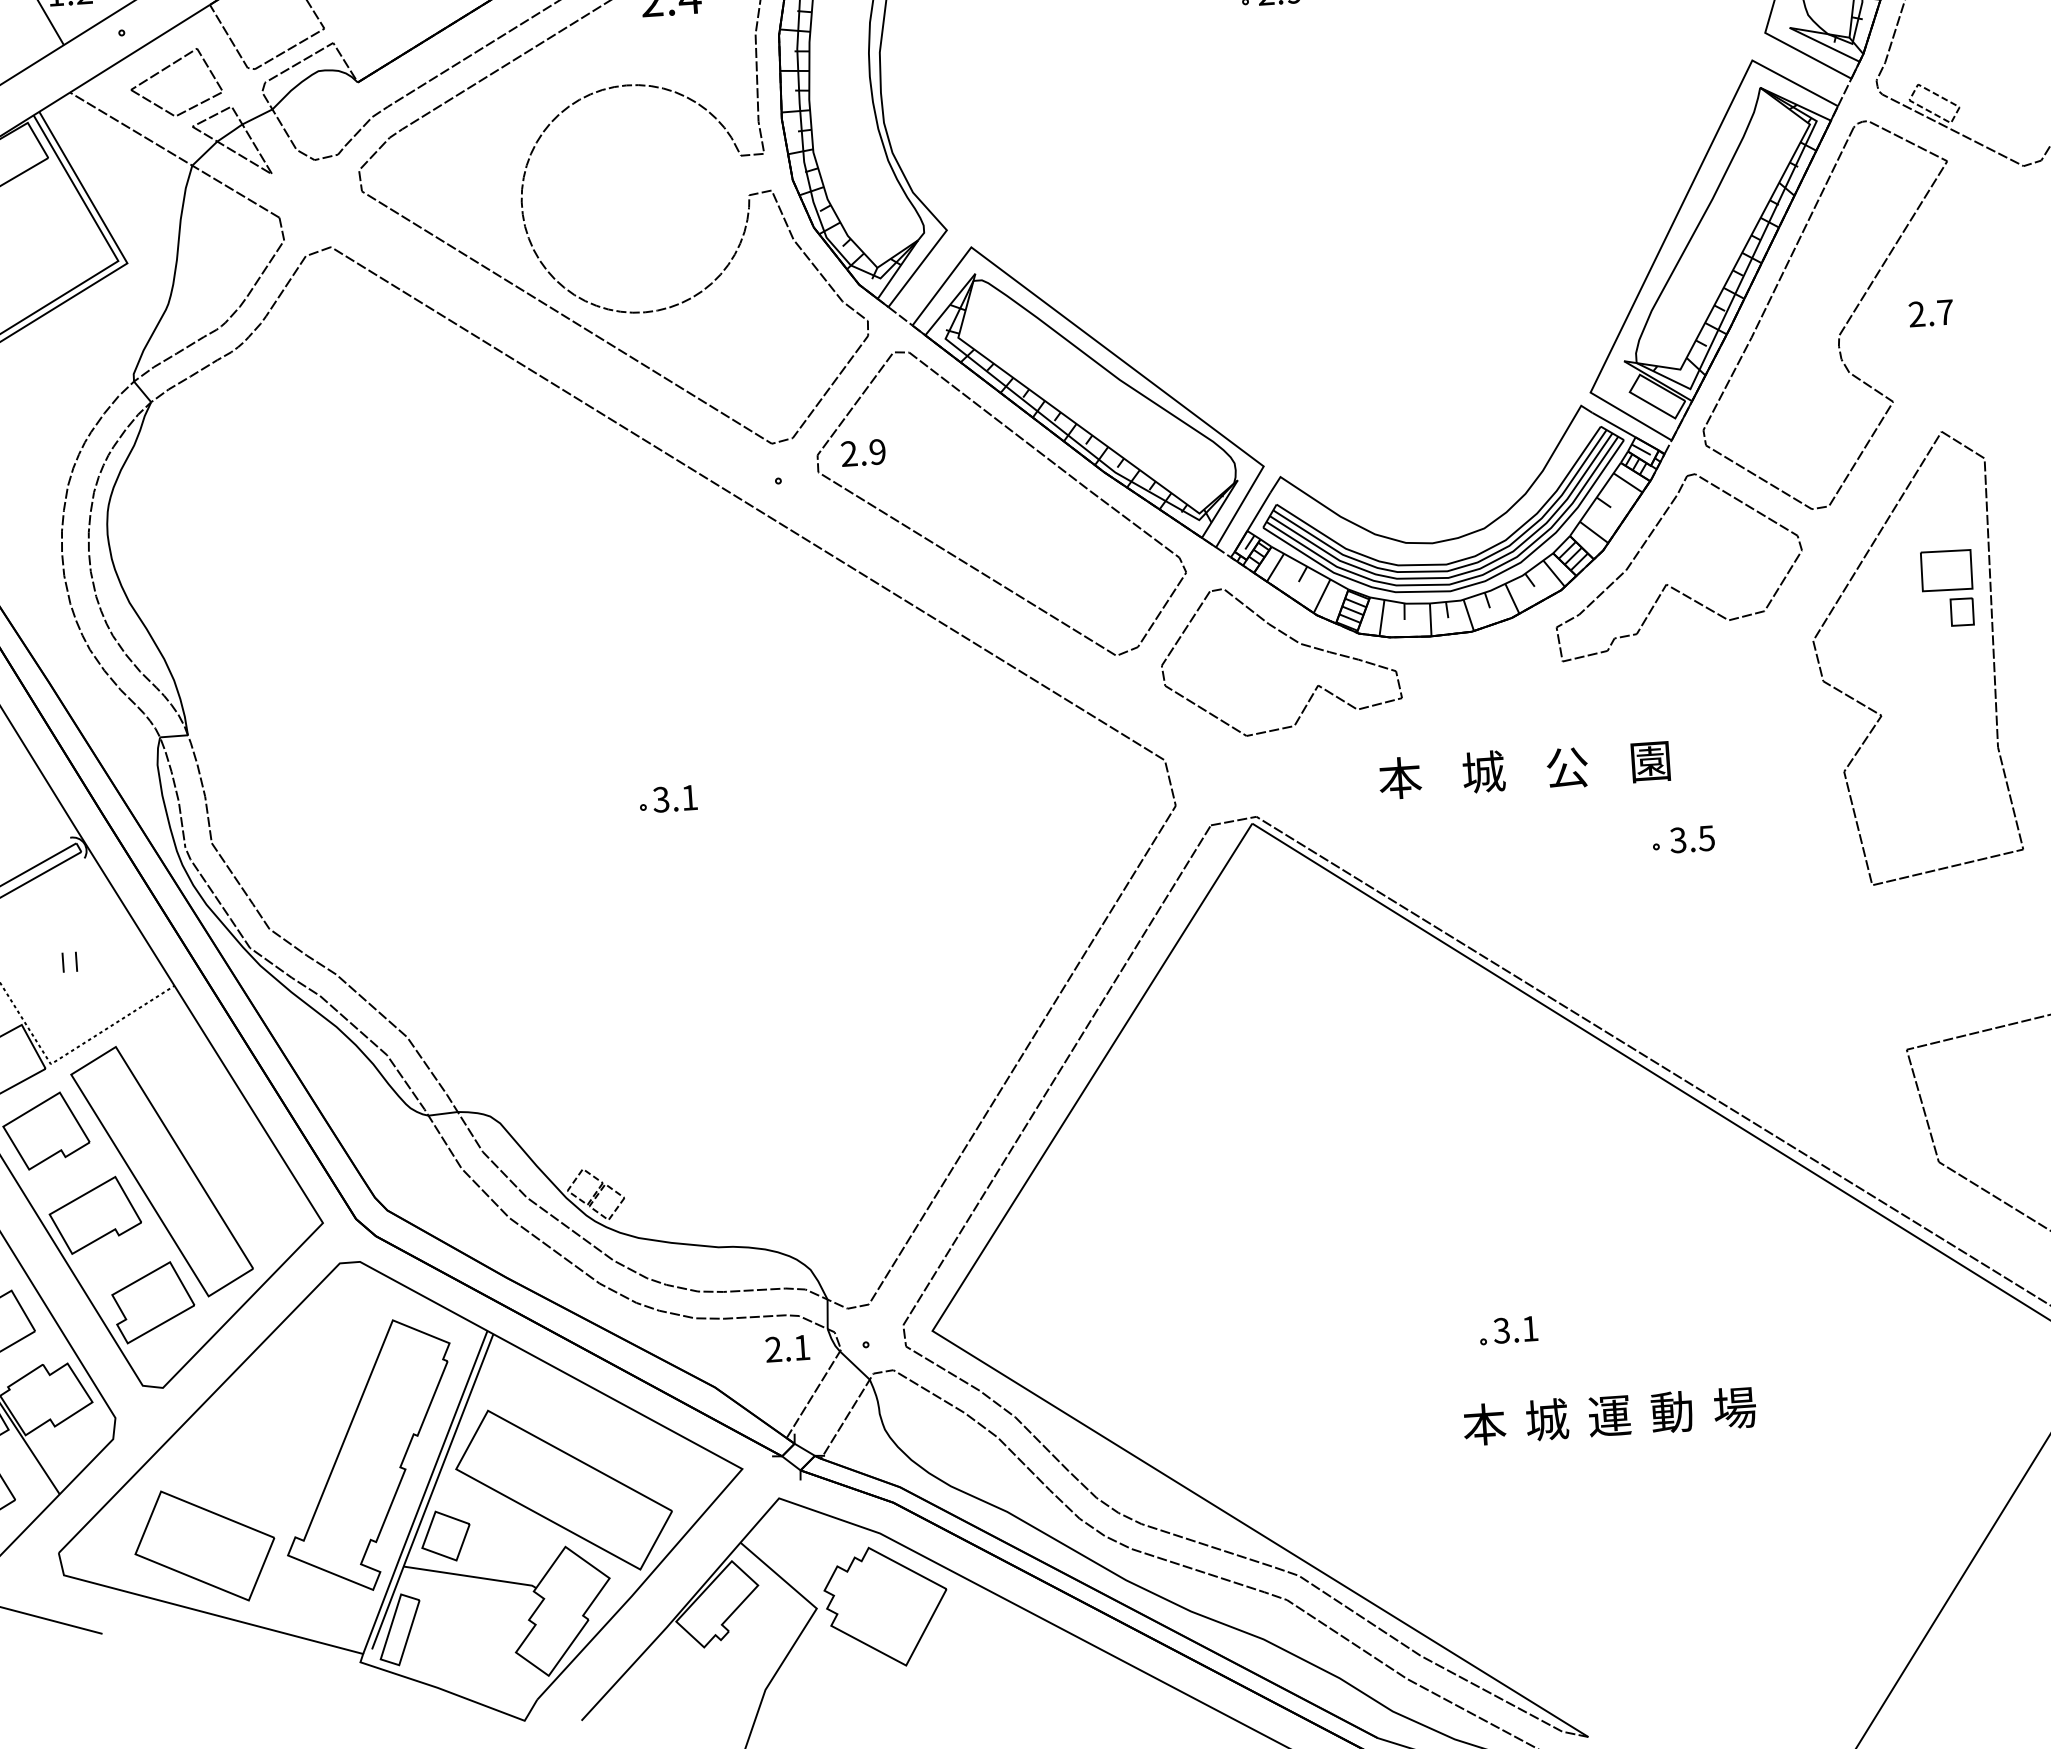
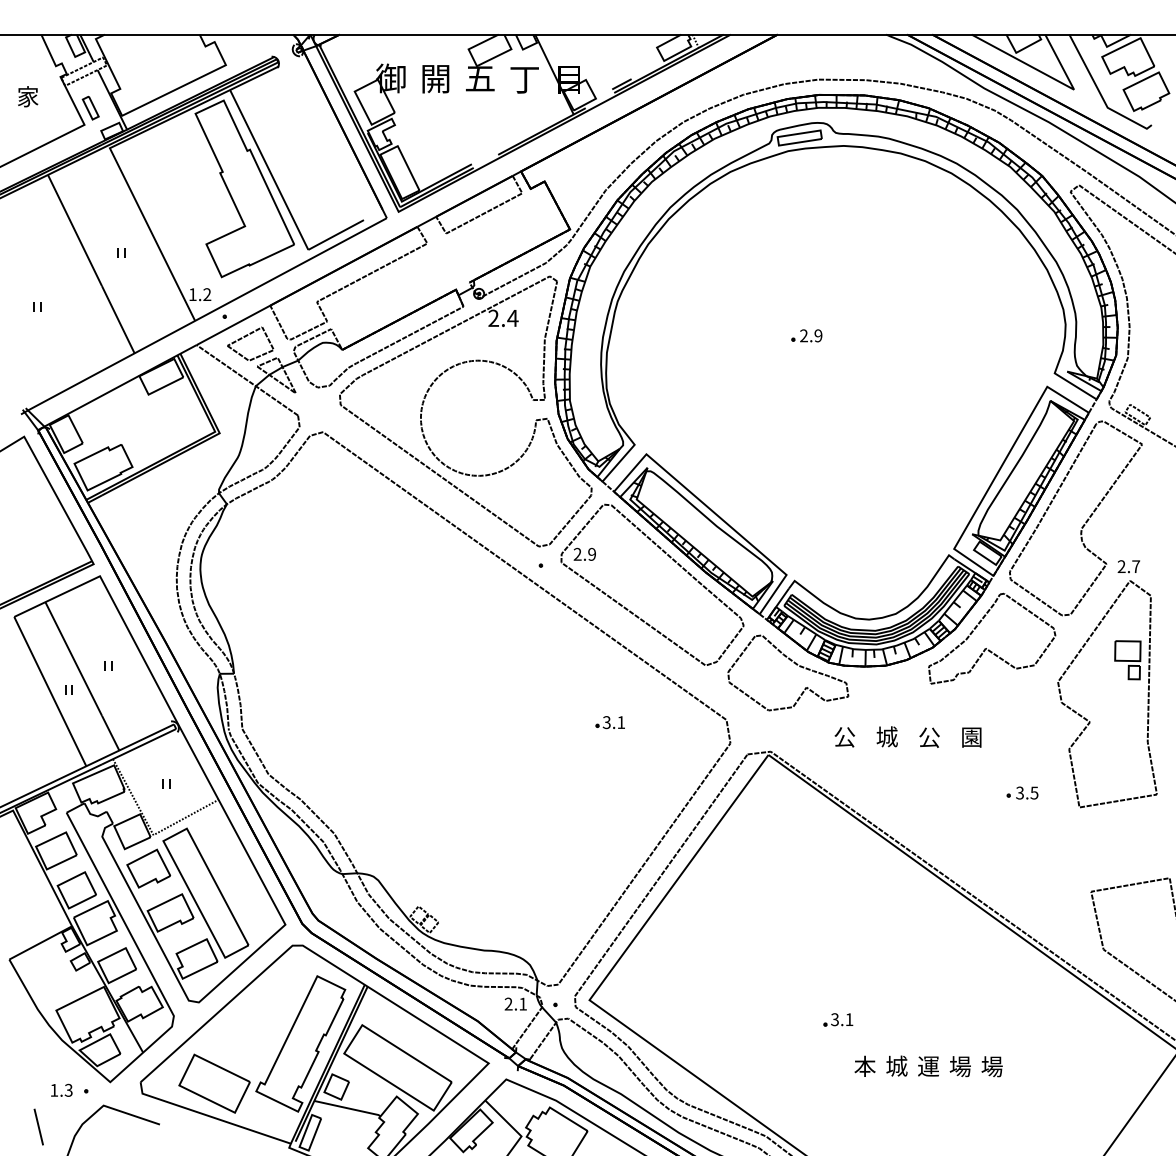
text: (1930, 313) -> (1128, 566), moved
text: (1399, 776) -> (844, 736), 本 -> 公
part: (666, 799) -> (609, 722), moved
part: (1683, 838) -> (1022, 792), moved
part: (1508, 1329) -> (838, 1019), moved
text: (1670, 1411) -> (959, 1066), 動 -> 場

